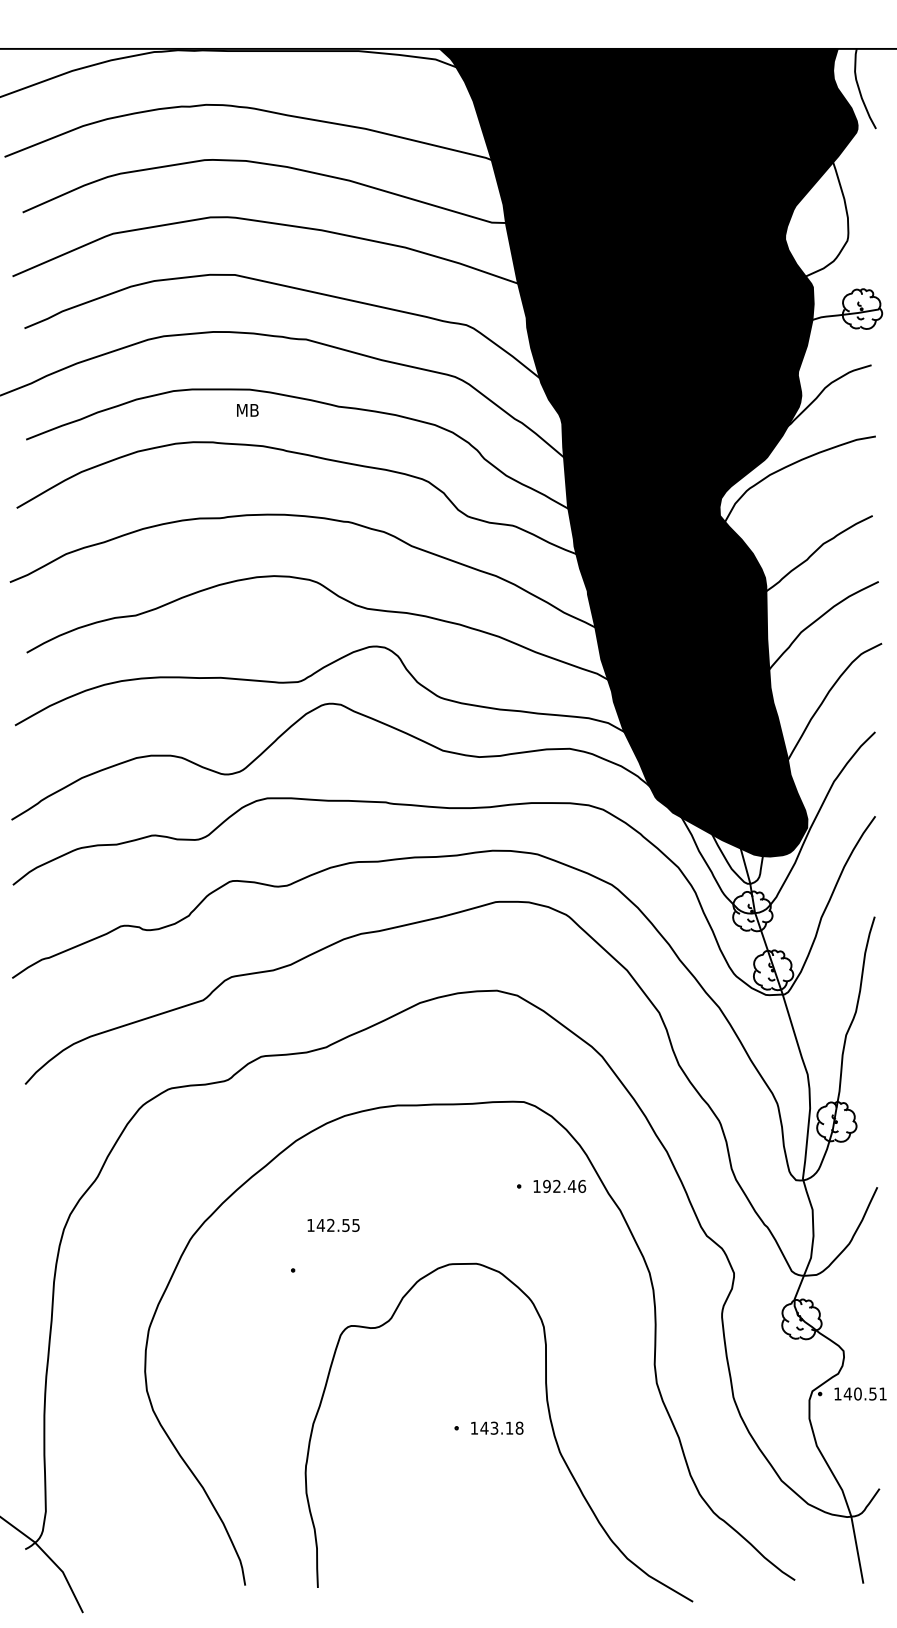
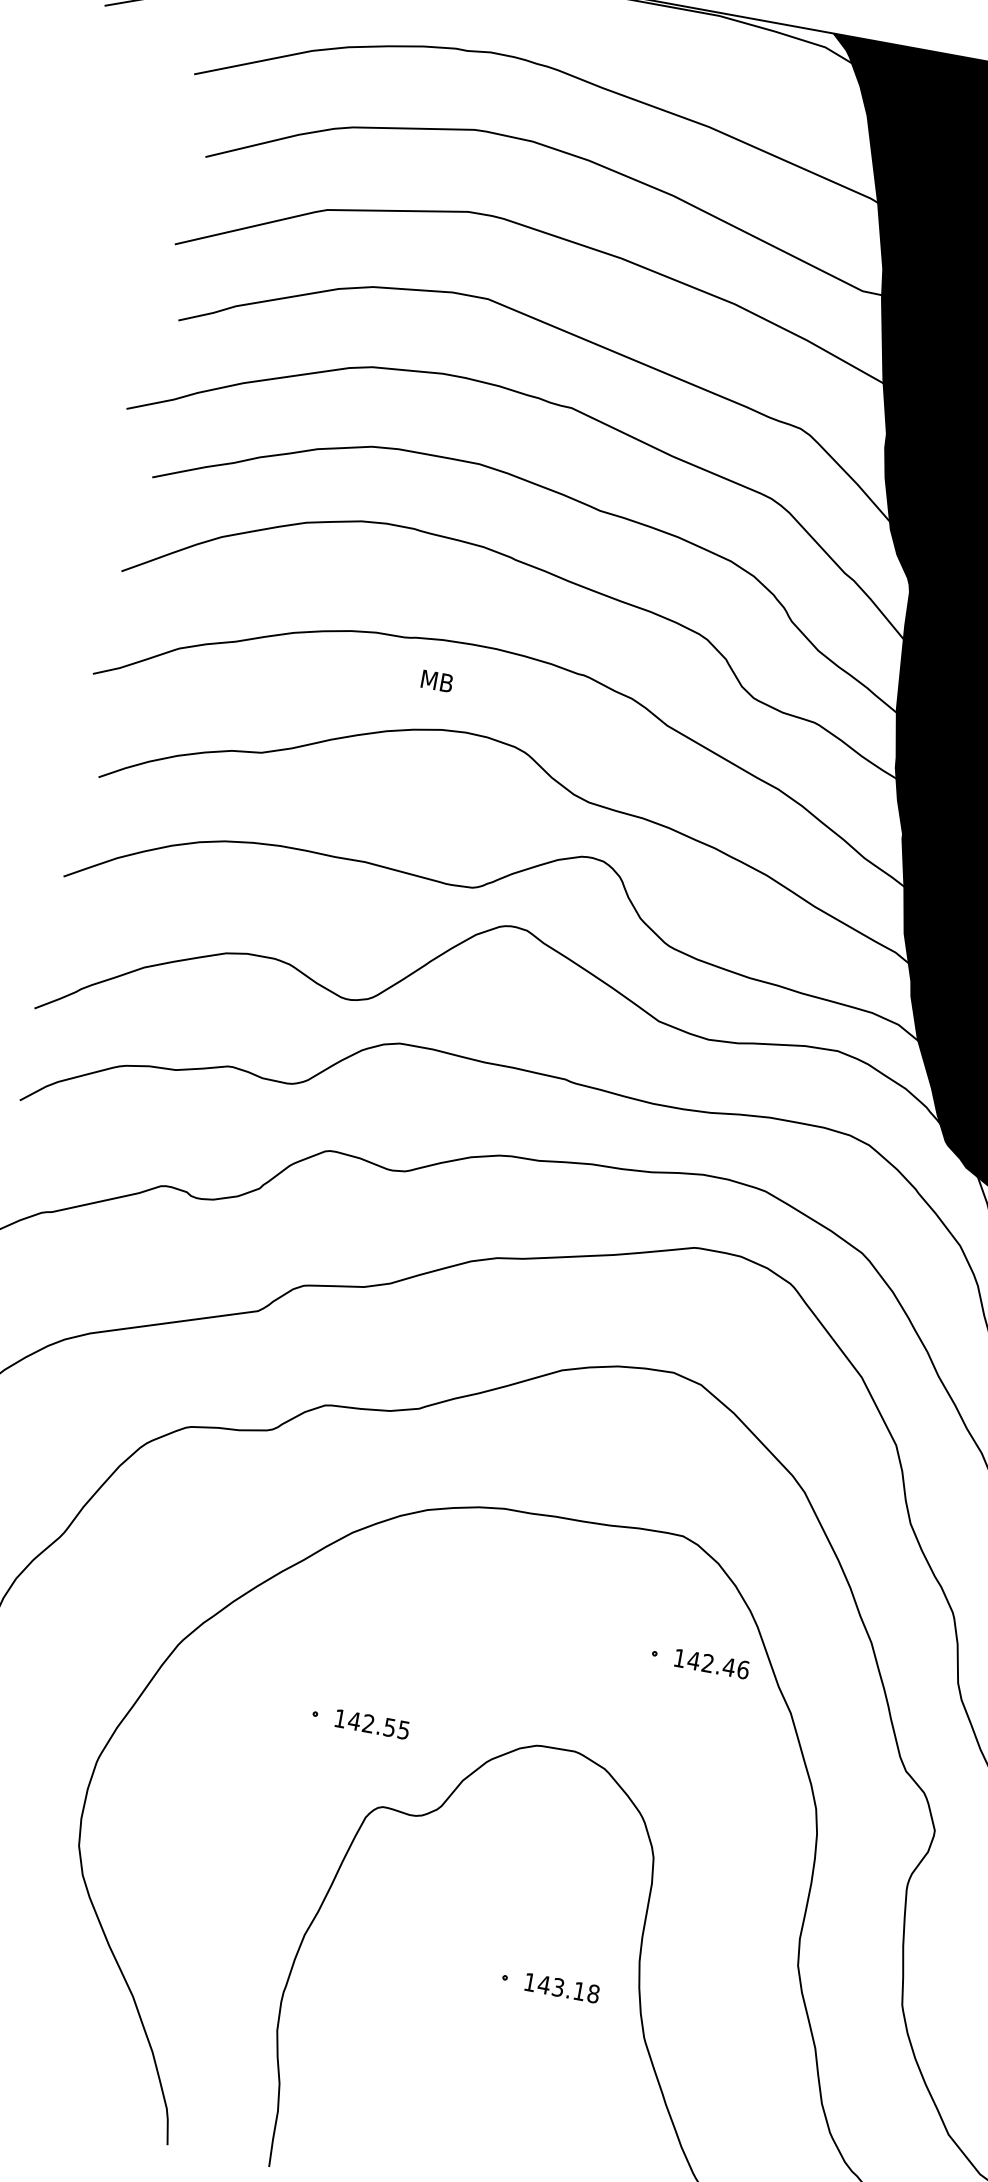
text: (247, 410) -> (436, 681), moved
text: (546, 1185) -> (693, 1659), 192.46 -> 142.46
text: (333, 1224) -> (372, 1723), moved

